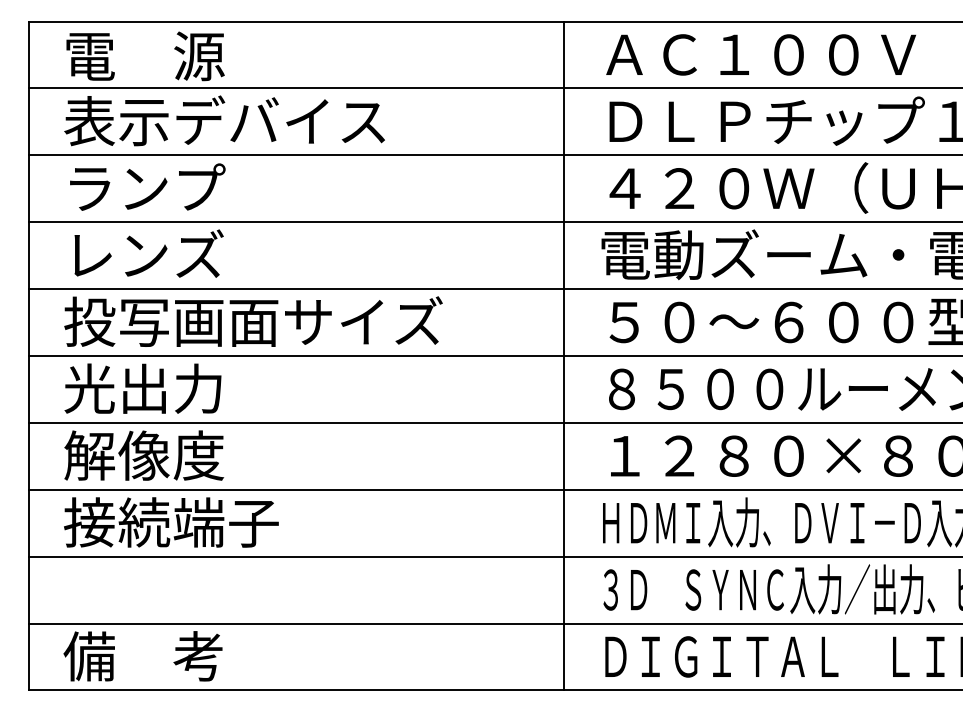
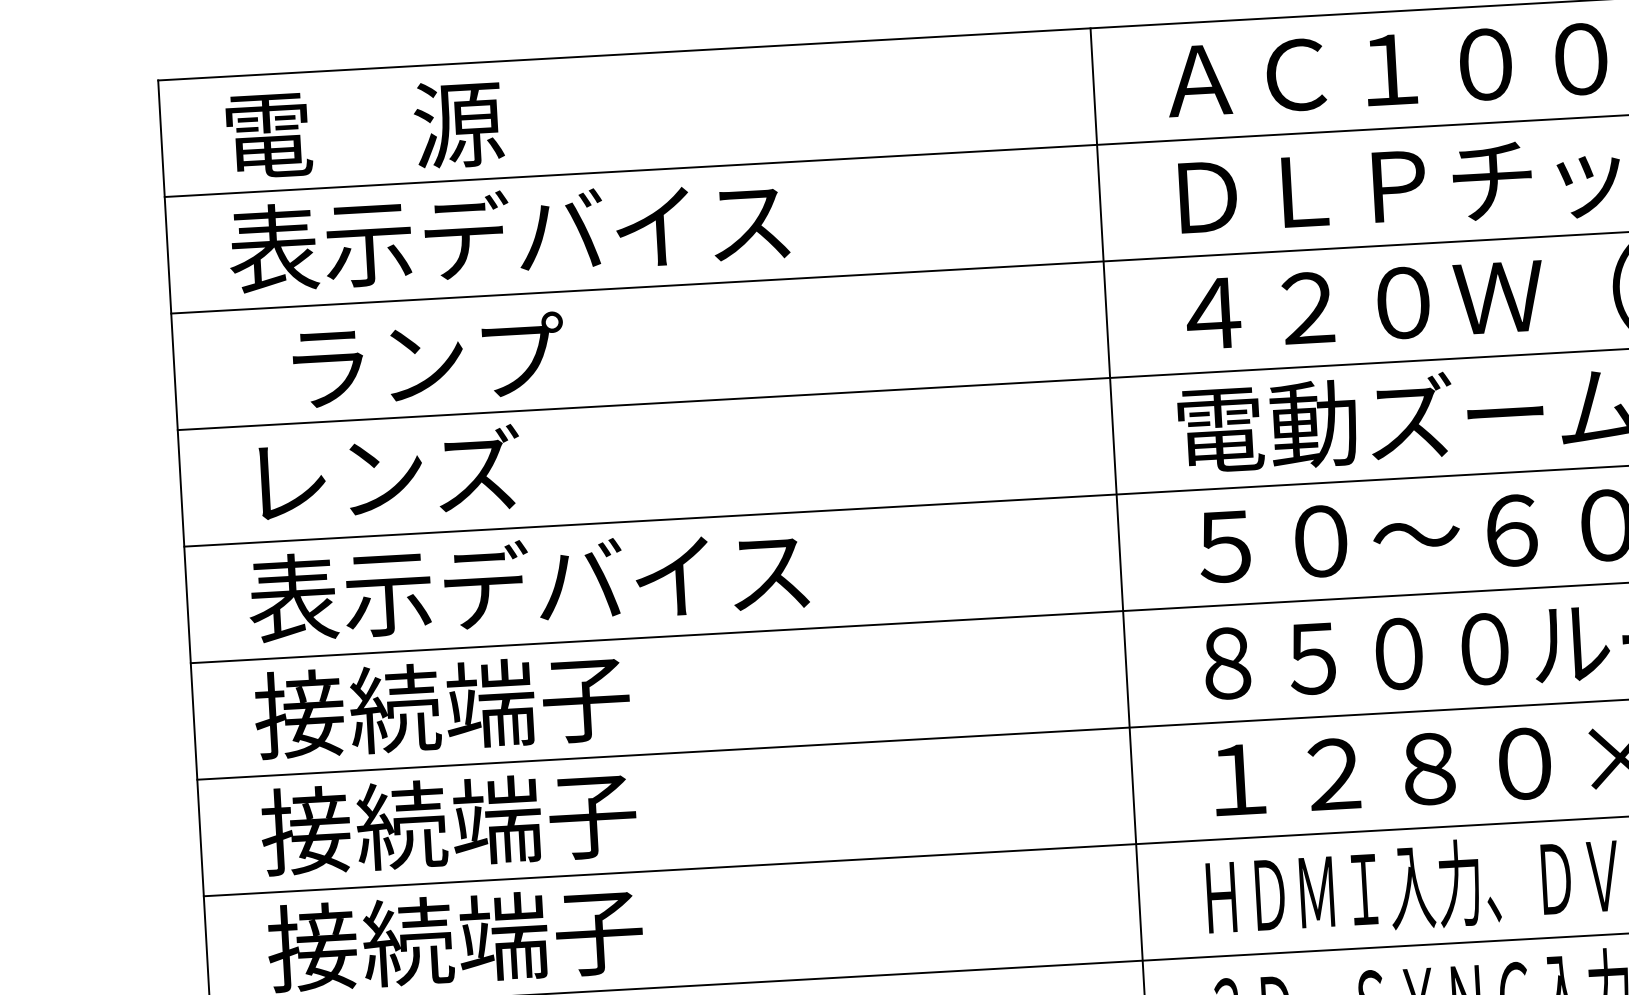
text: (147, 186) -> (428, 358), moved
text: (253, 321) -> (578, 581), 投写画面サイズ -> 表示デバイス
text: (171, 388) -> (442, 705), 光出力 -> 接続端子
text: (171, 455) -> (448, 822), 解像度 -> 接続端子

